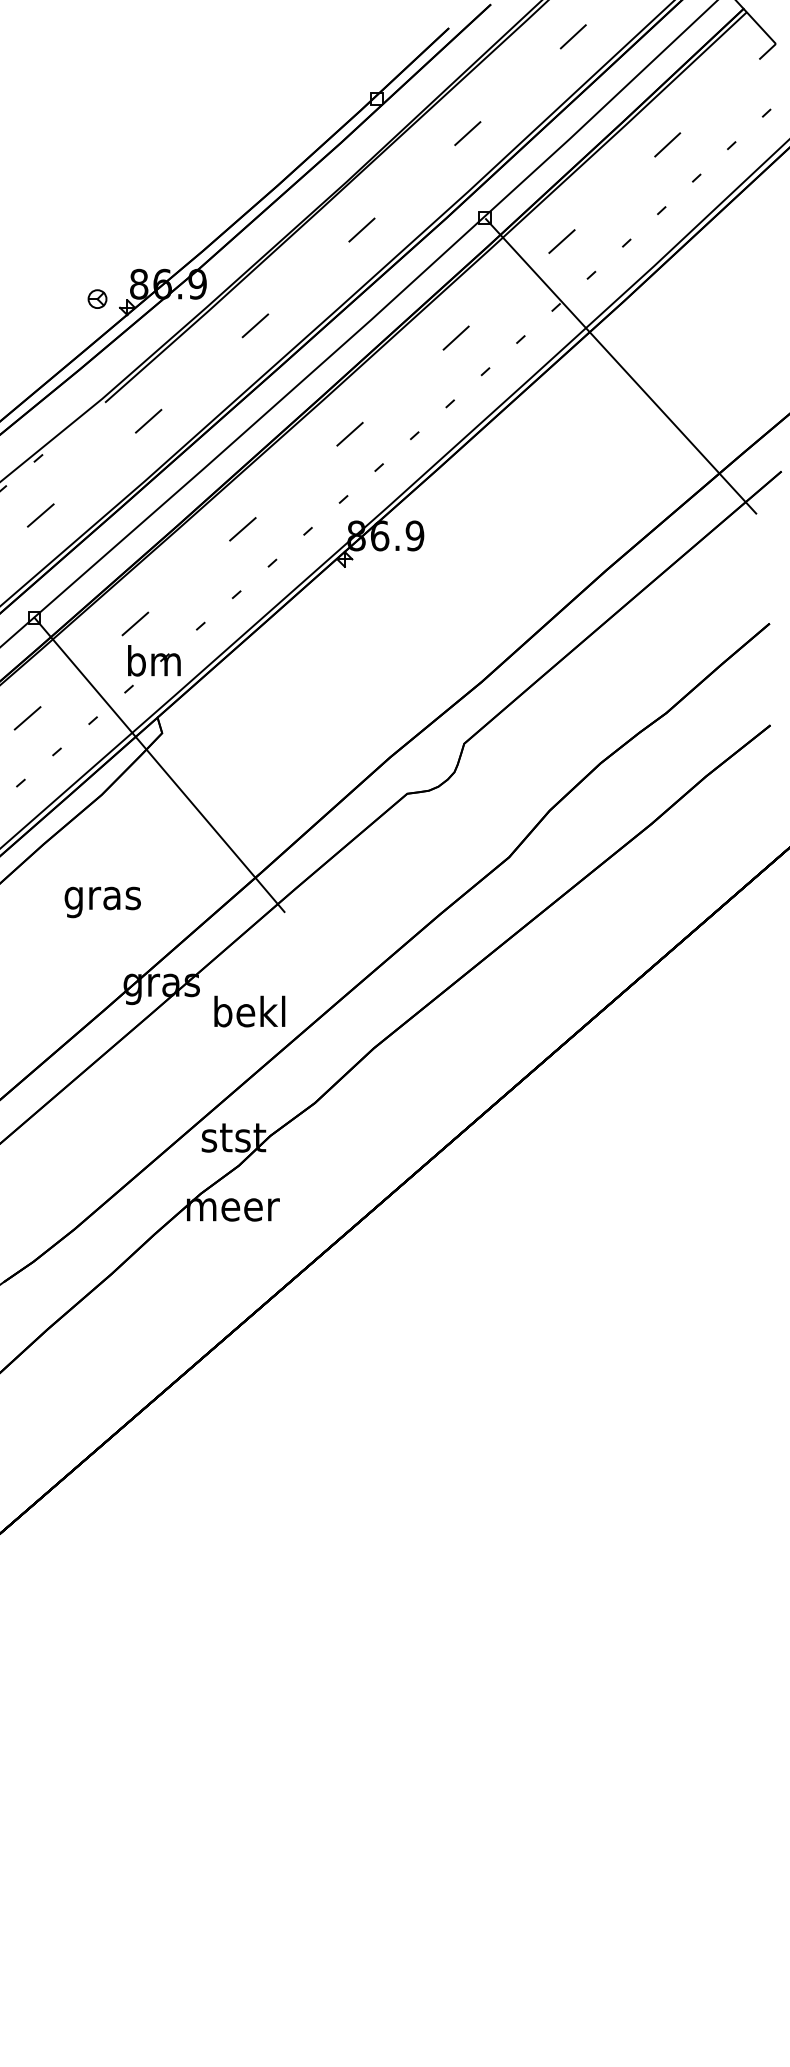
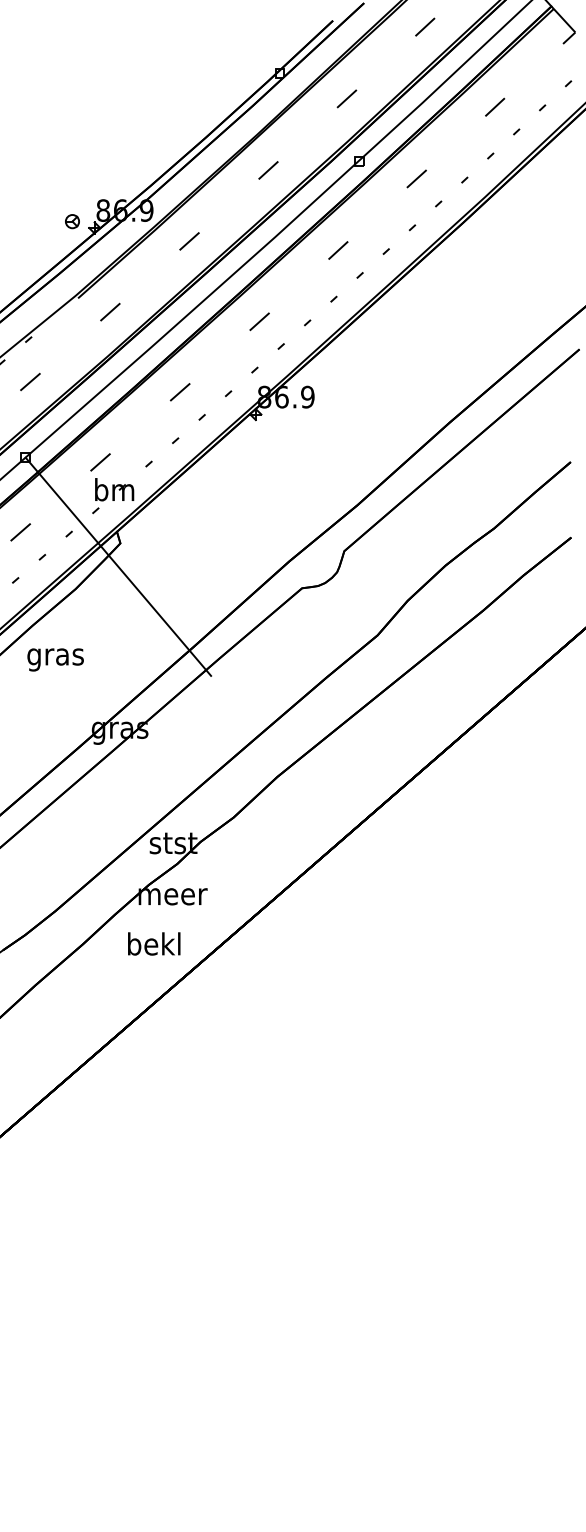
line: (621, 366) -> (460, 271), removed
text: (102, 902) -> (55, 659), moved
text: (249, 1011) -> (154, 943), moved

